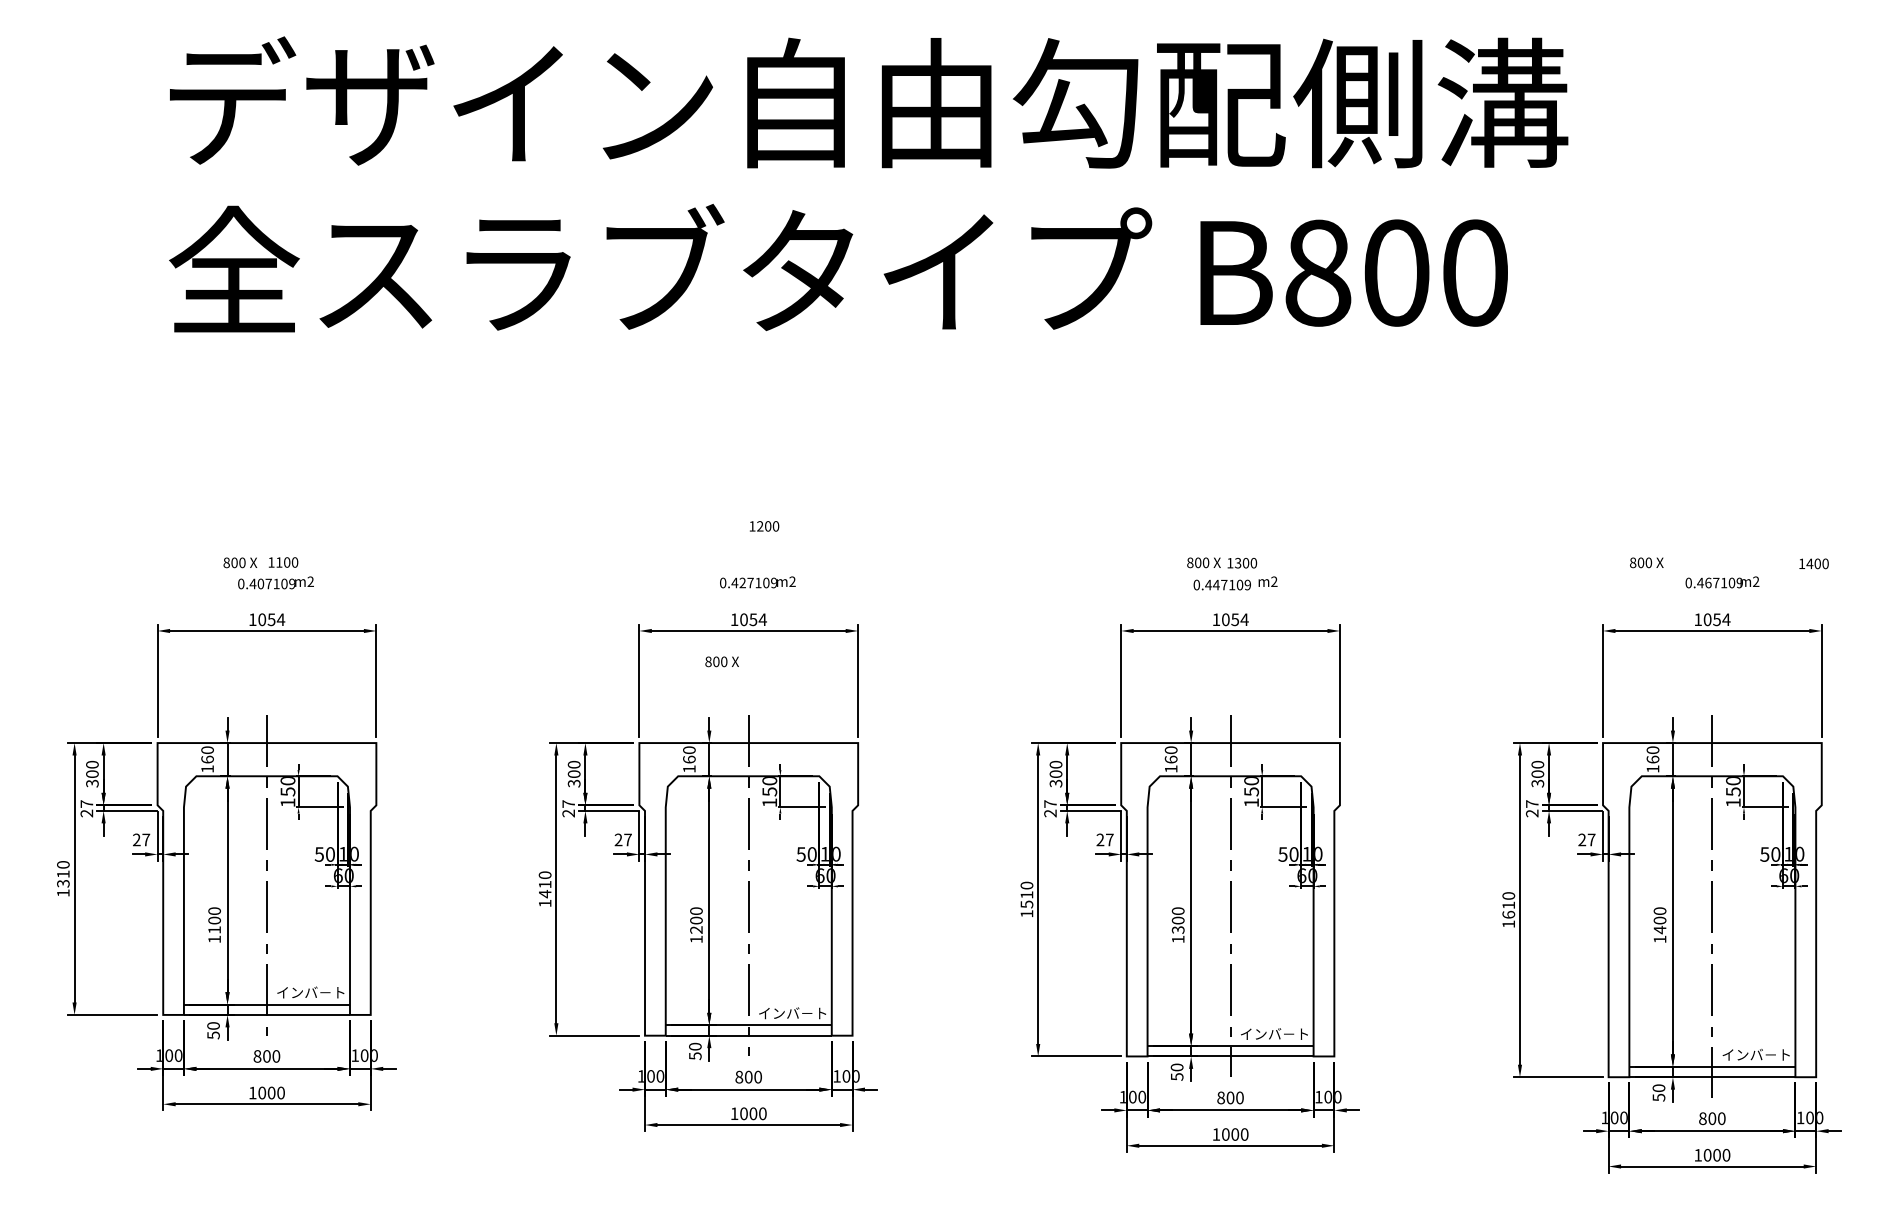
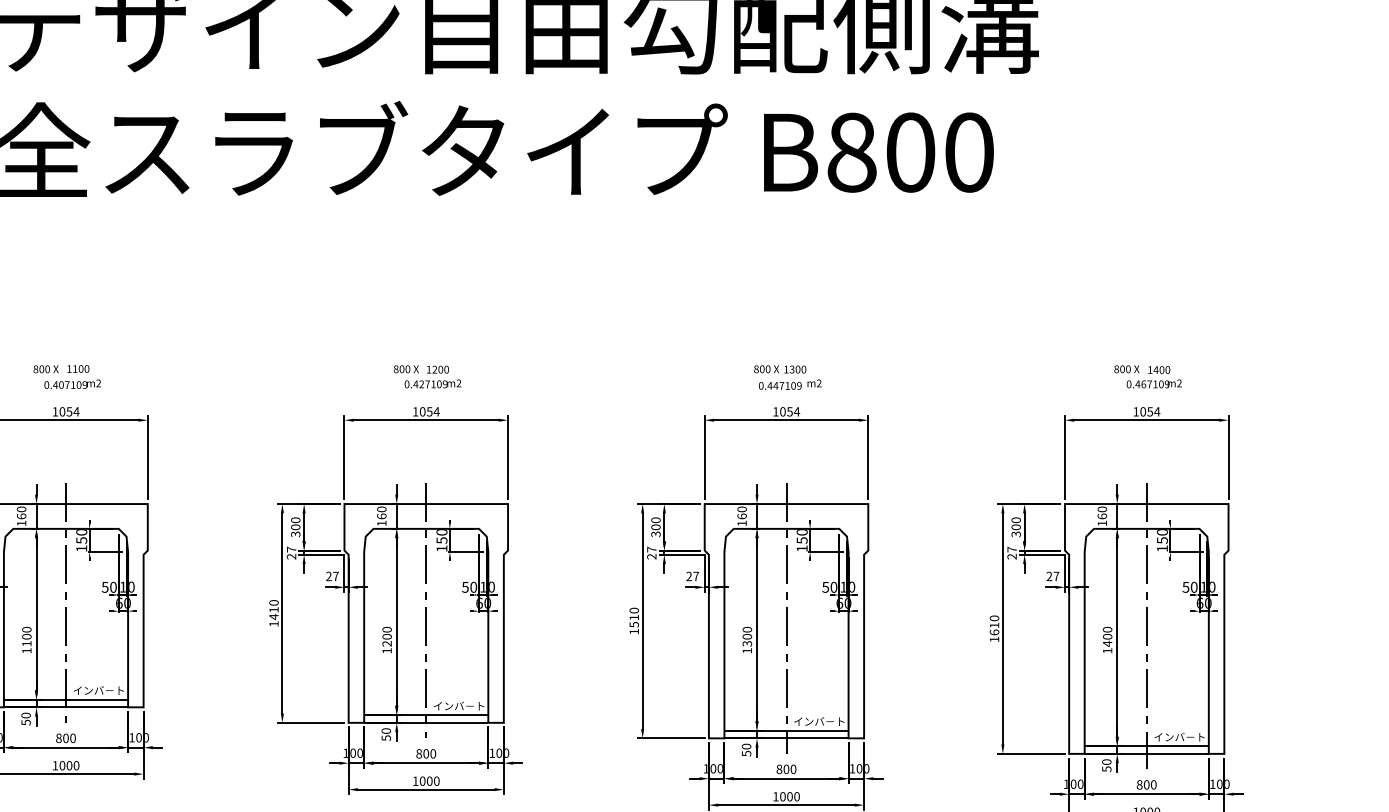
text: (764, 526) -> (438, 369), moved
text: (1646, 562) -> (1126, 369), moved
text: (1813, 563) -> (1158, 369), moved
text: (721, 661) -> (405, 369), moved

